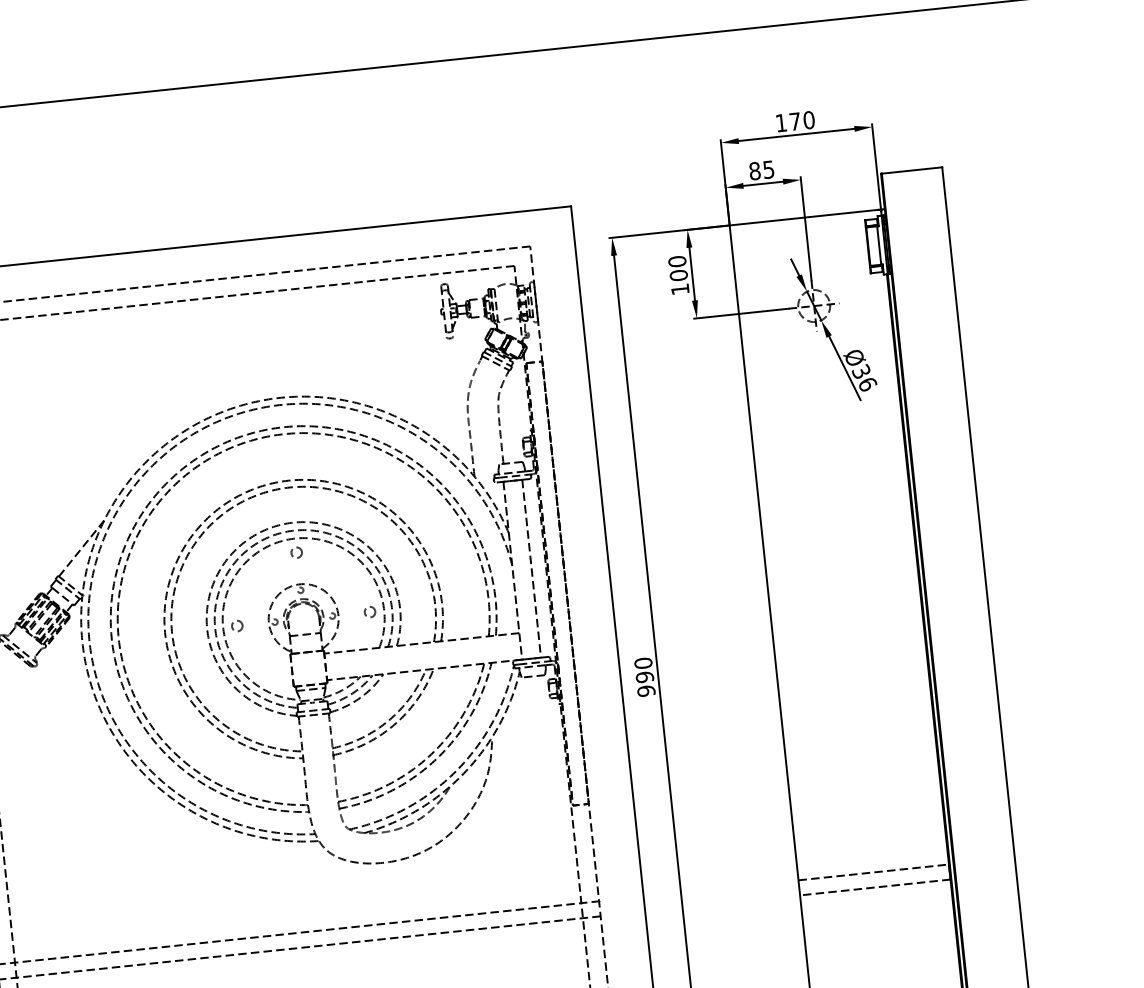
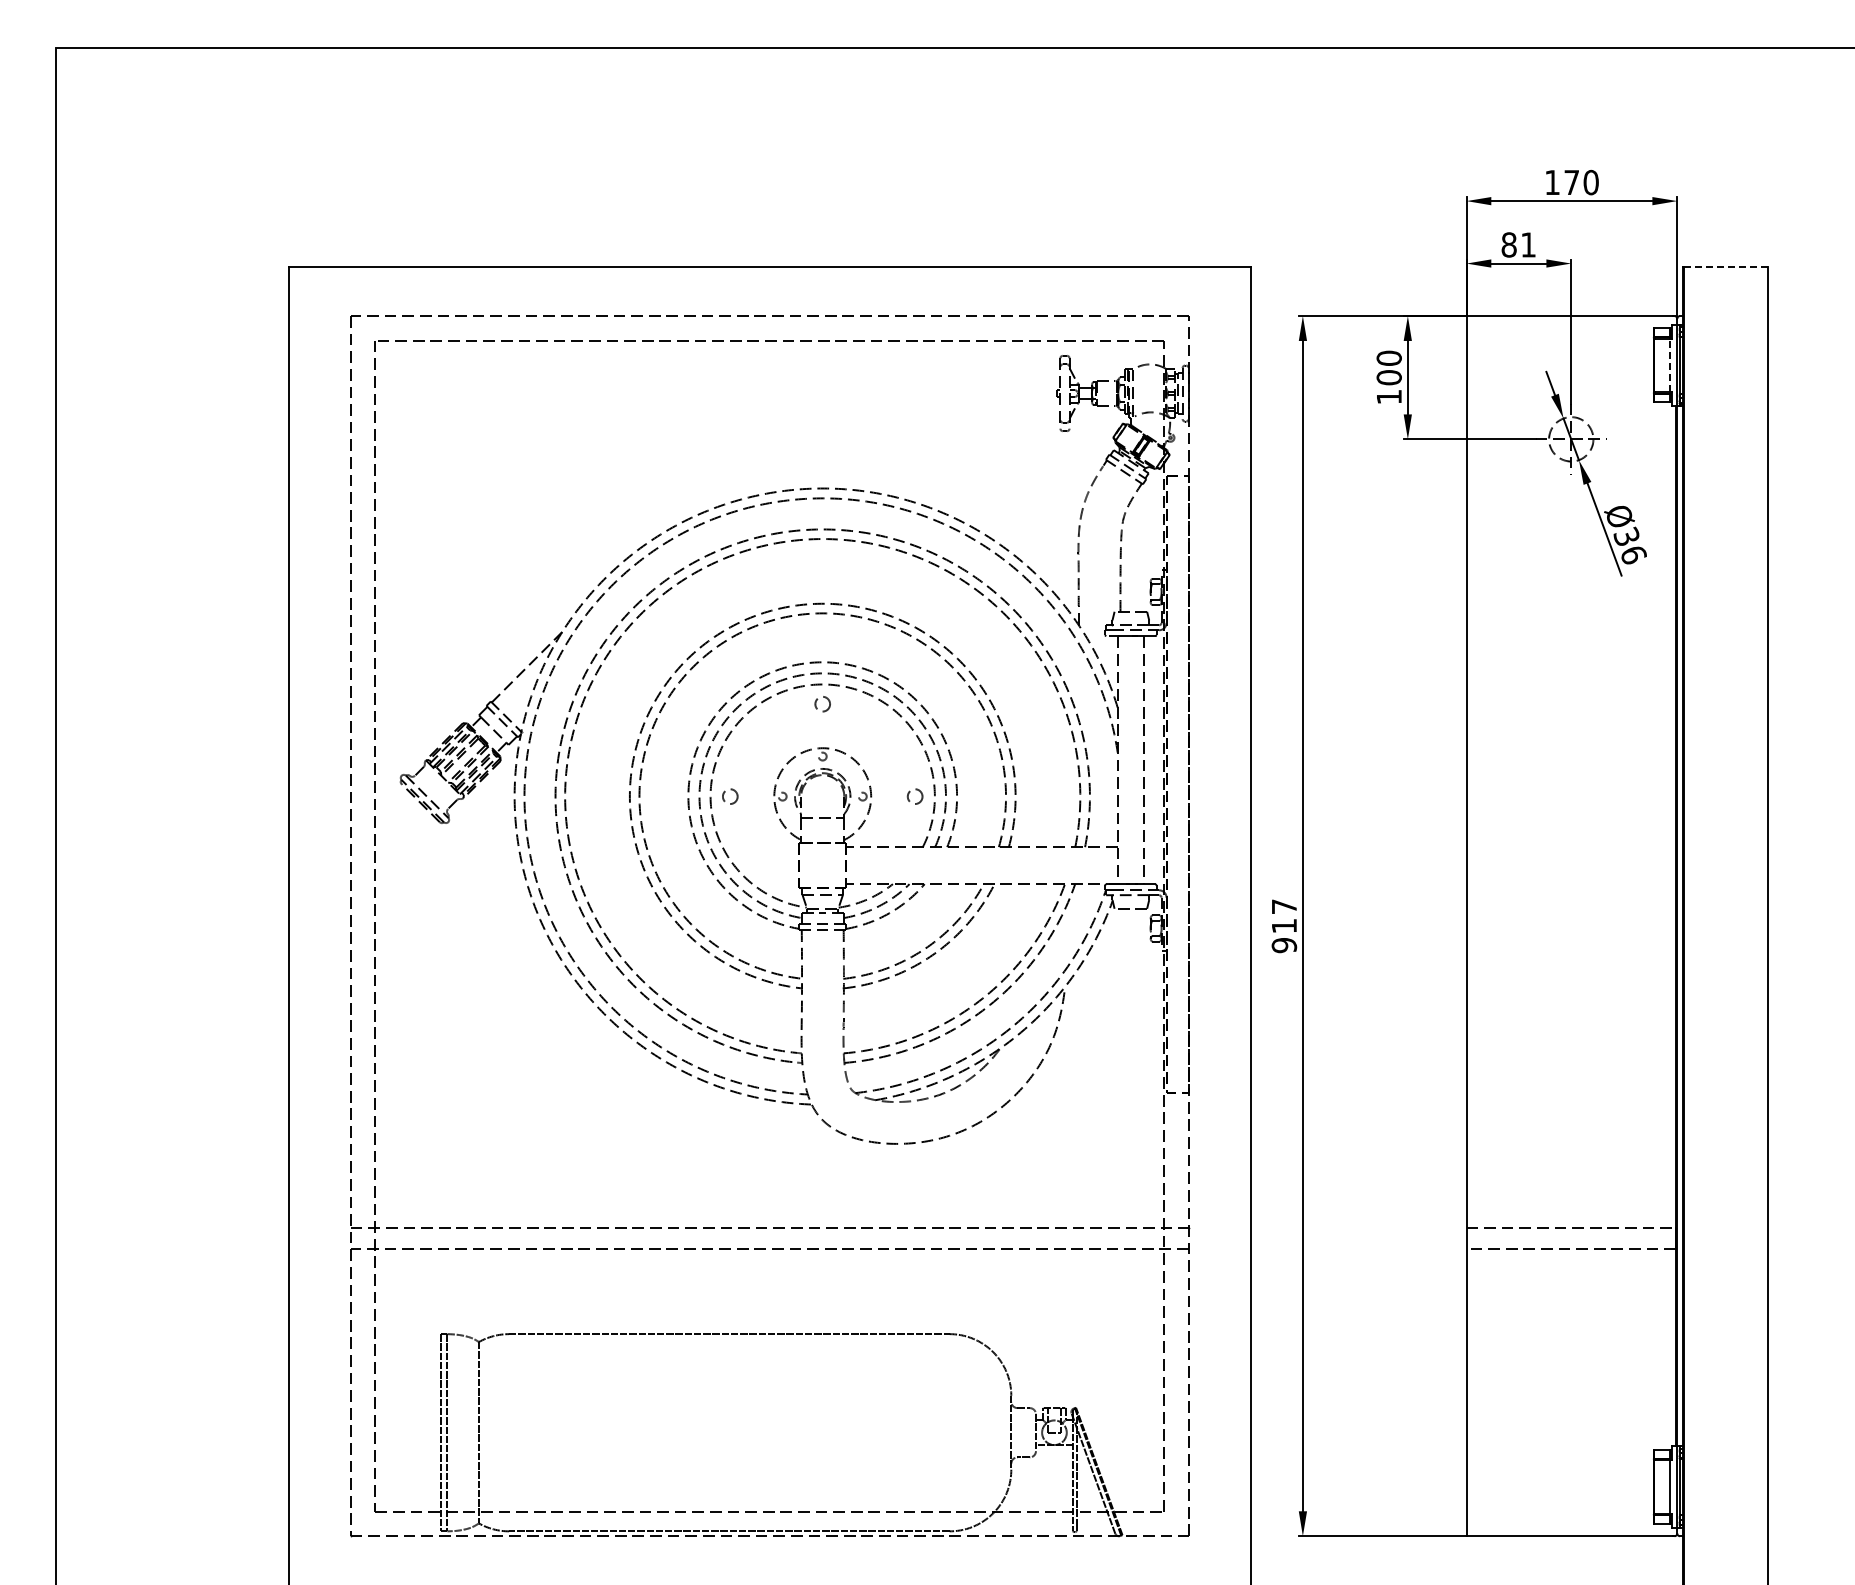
text: (768, 169) -> (1528, 244), 85 -> 81
line: (911, 170) -> (1725, 266), solid -> dashed
line: (879, 245) -> (1669, 365), solid -> dashed
text: (644, 670) -> (1284, 916), 990 -> 917

